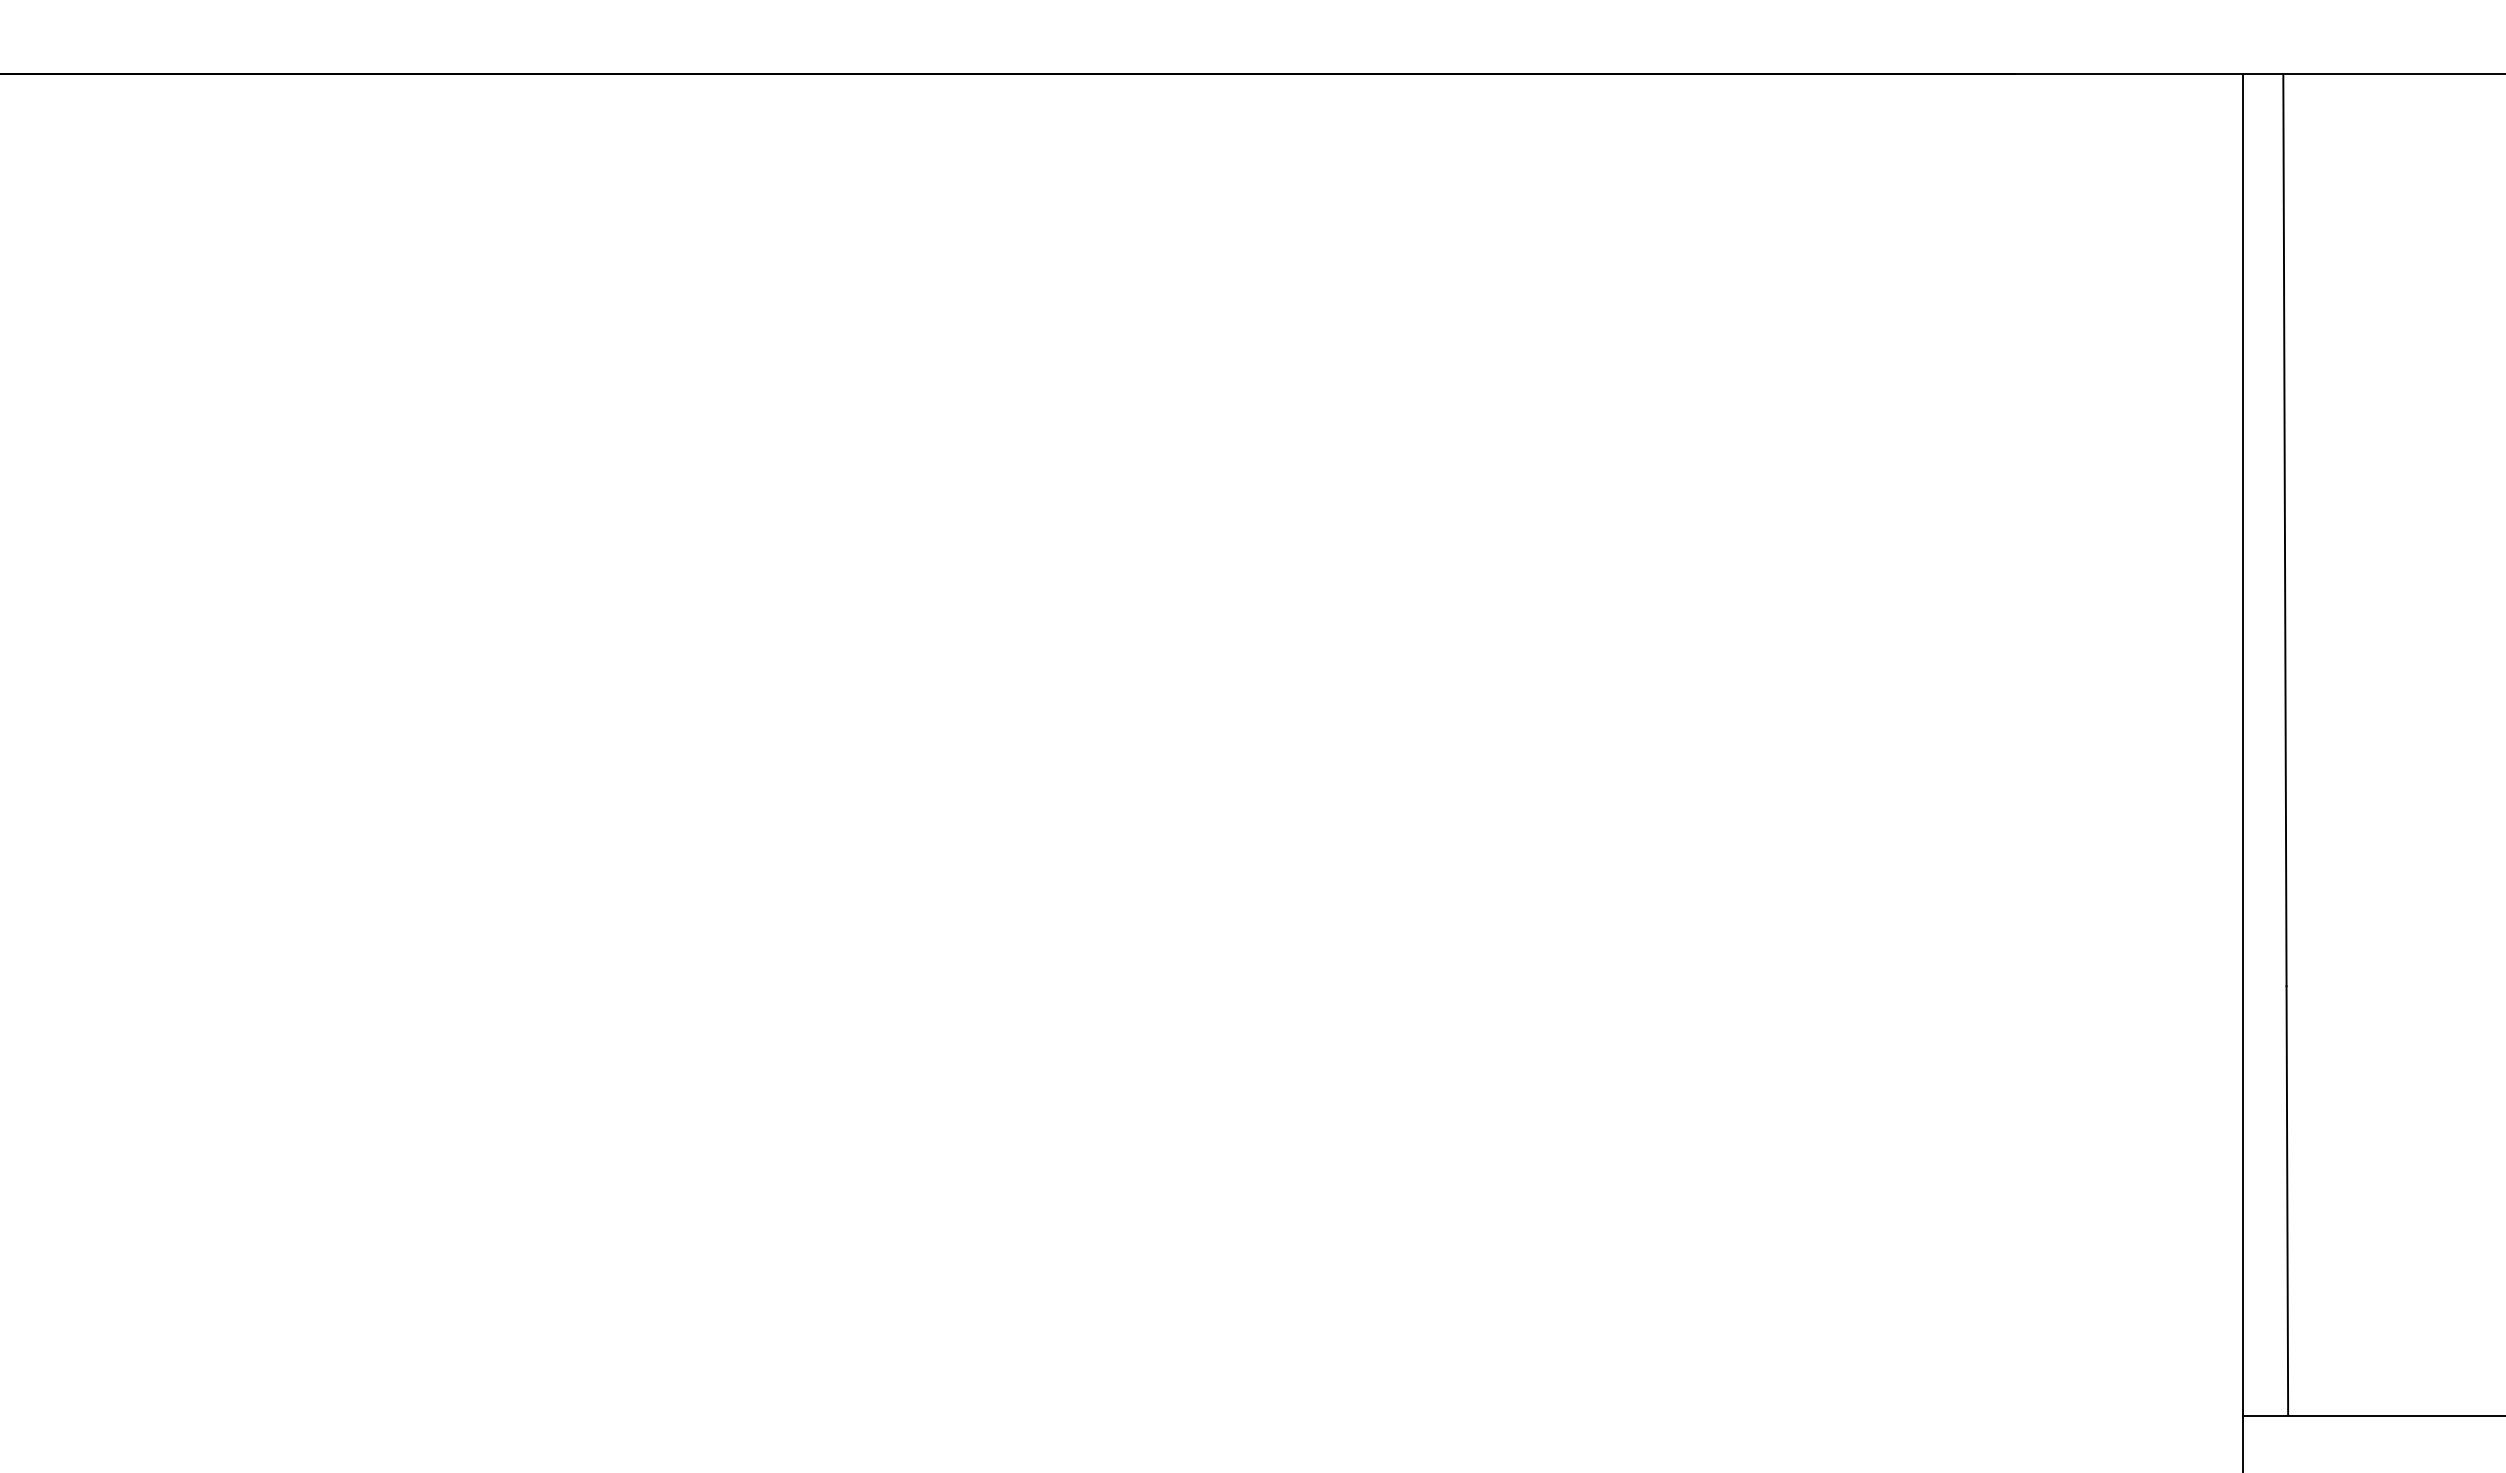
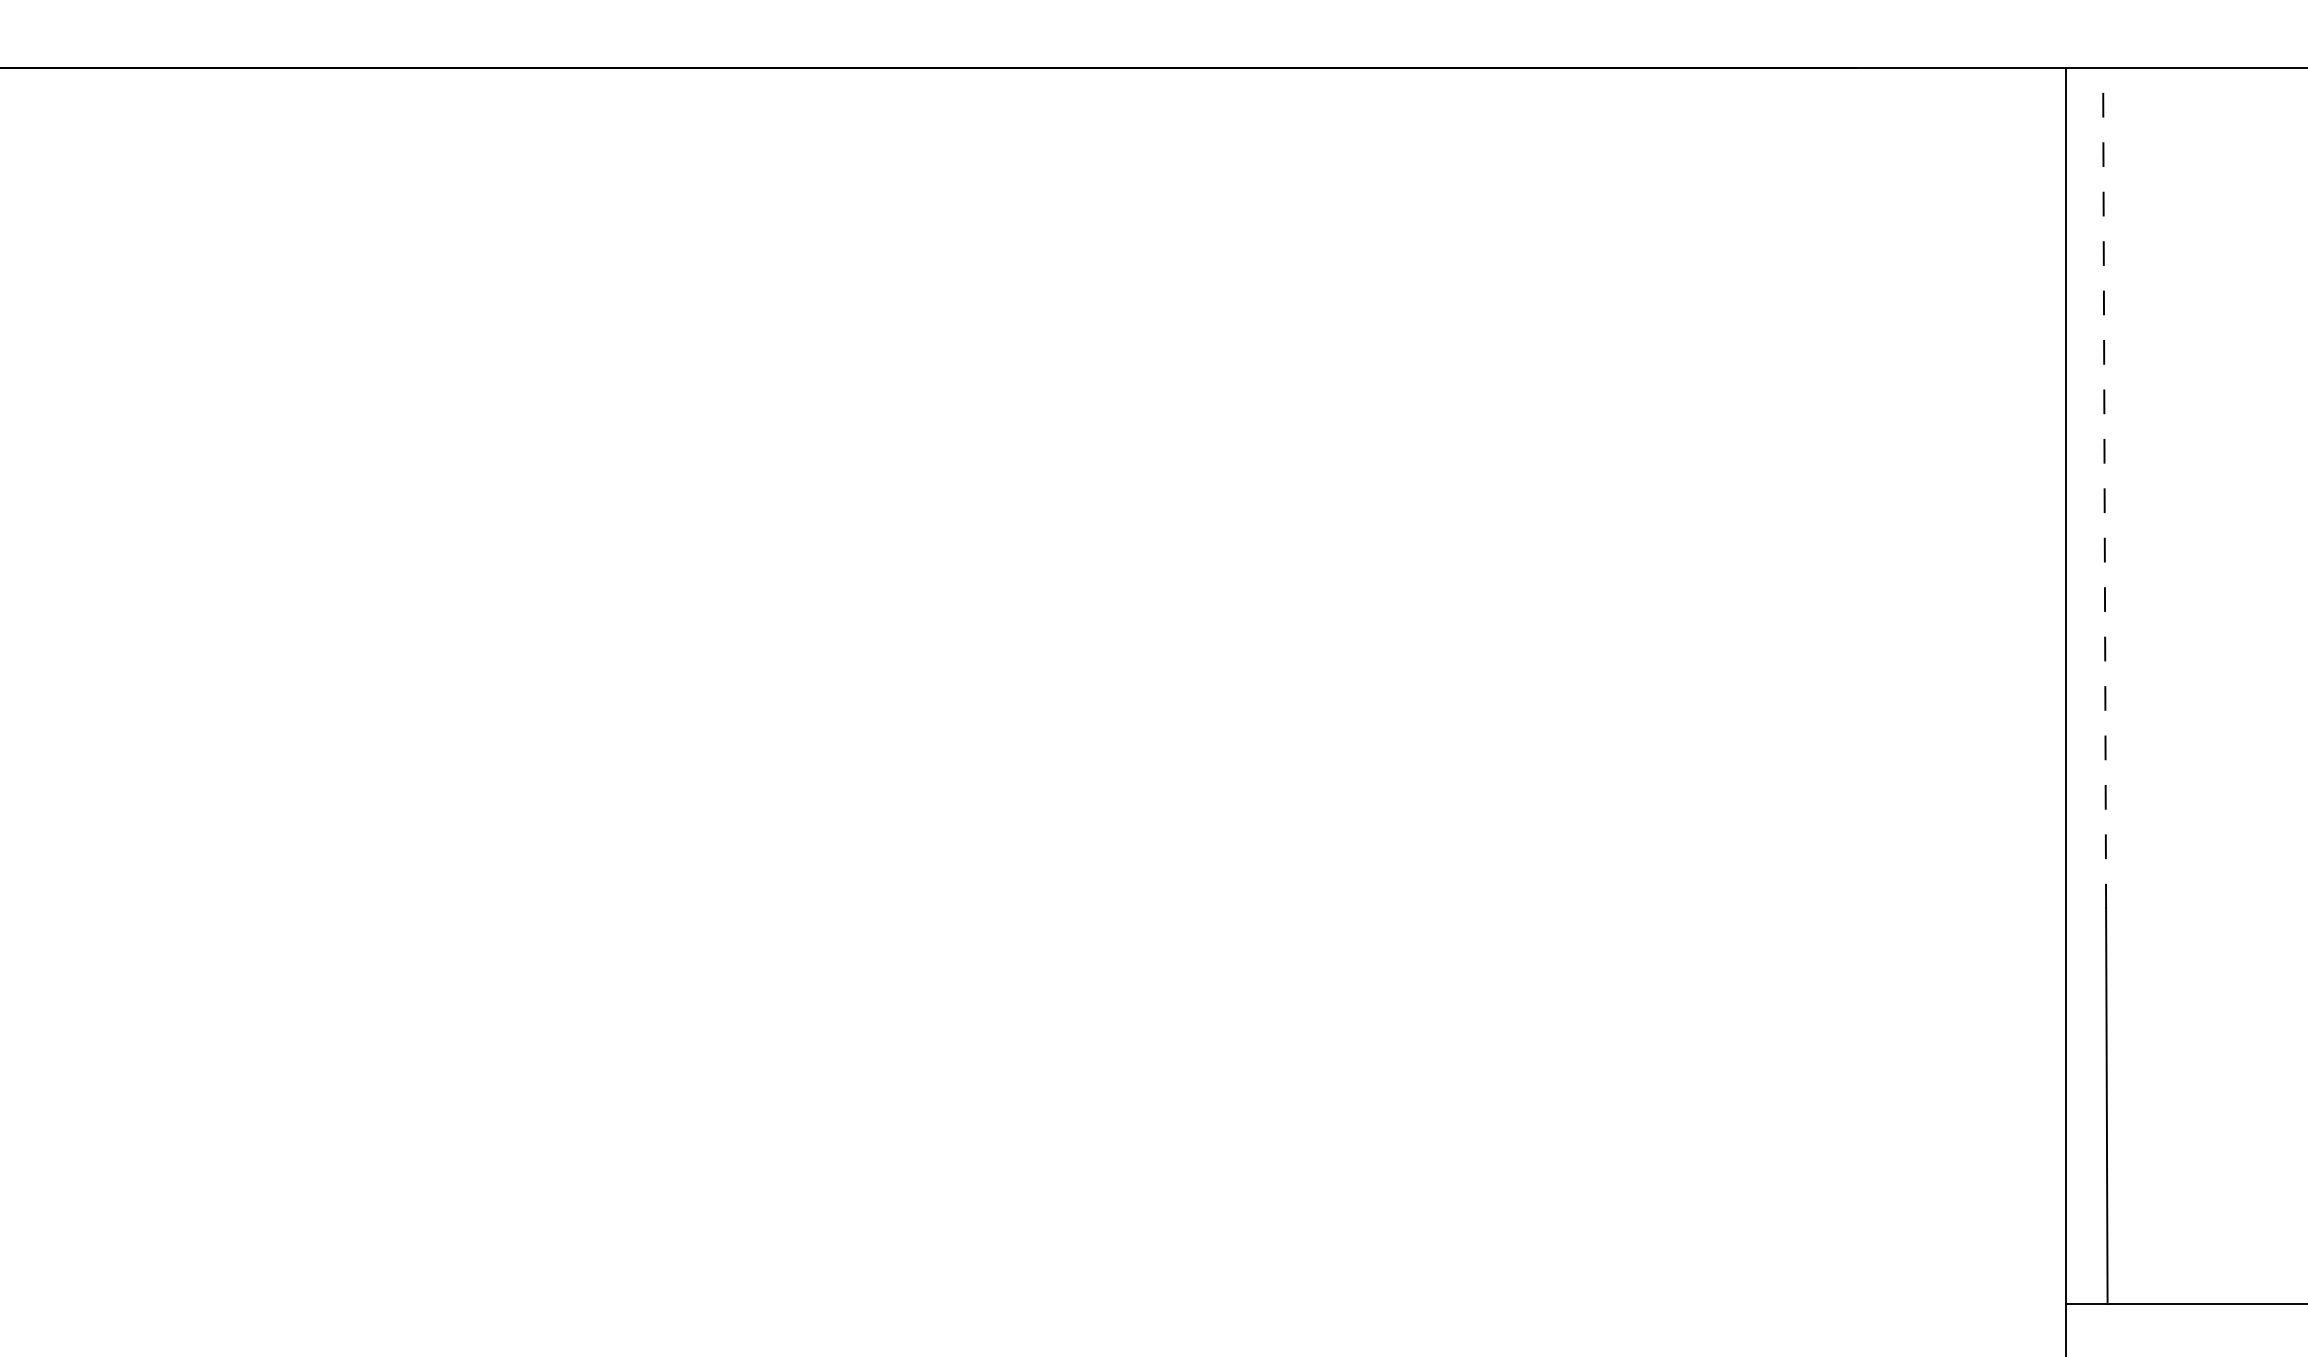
line: (2284, 529) -> (2104, 487), solid -> dashed

